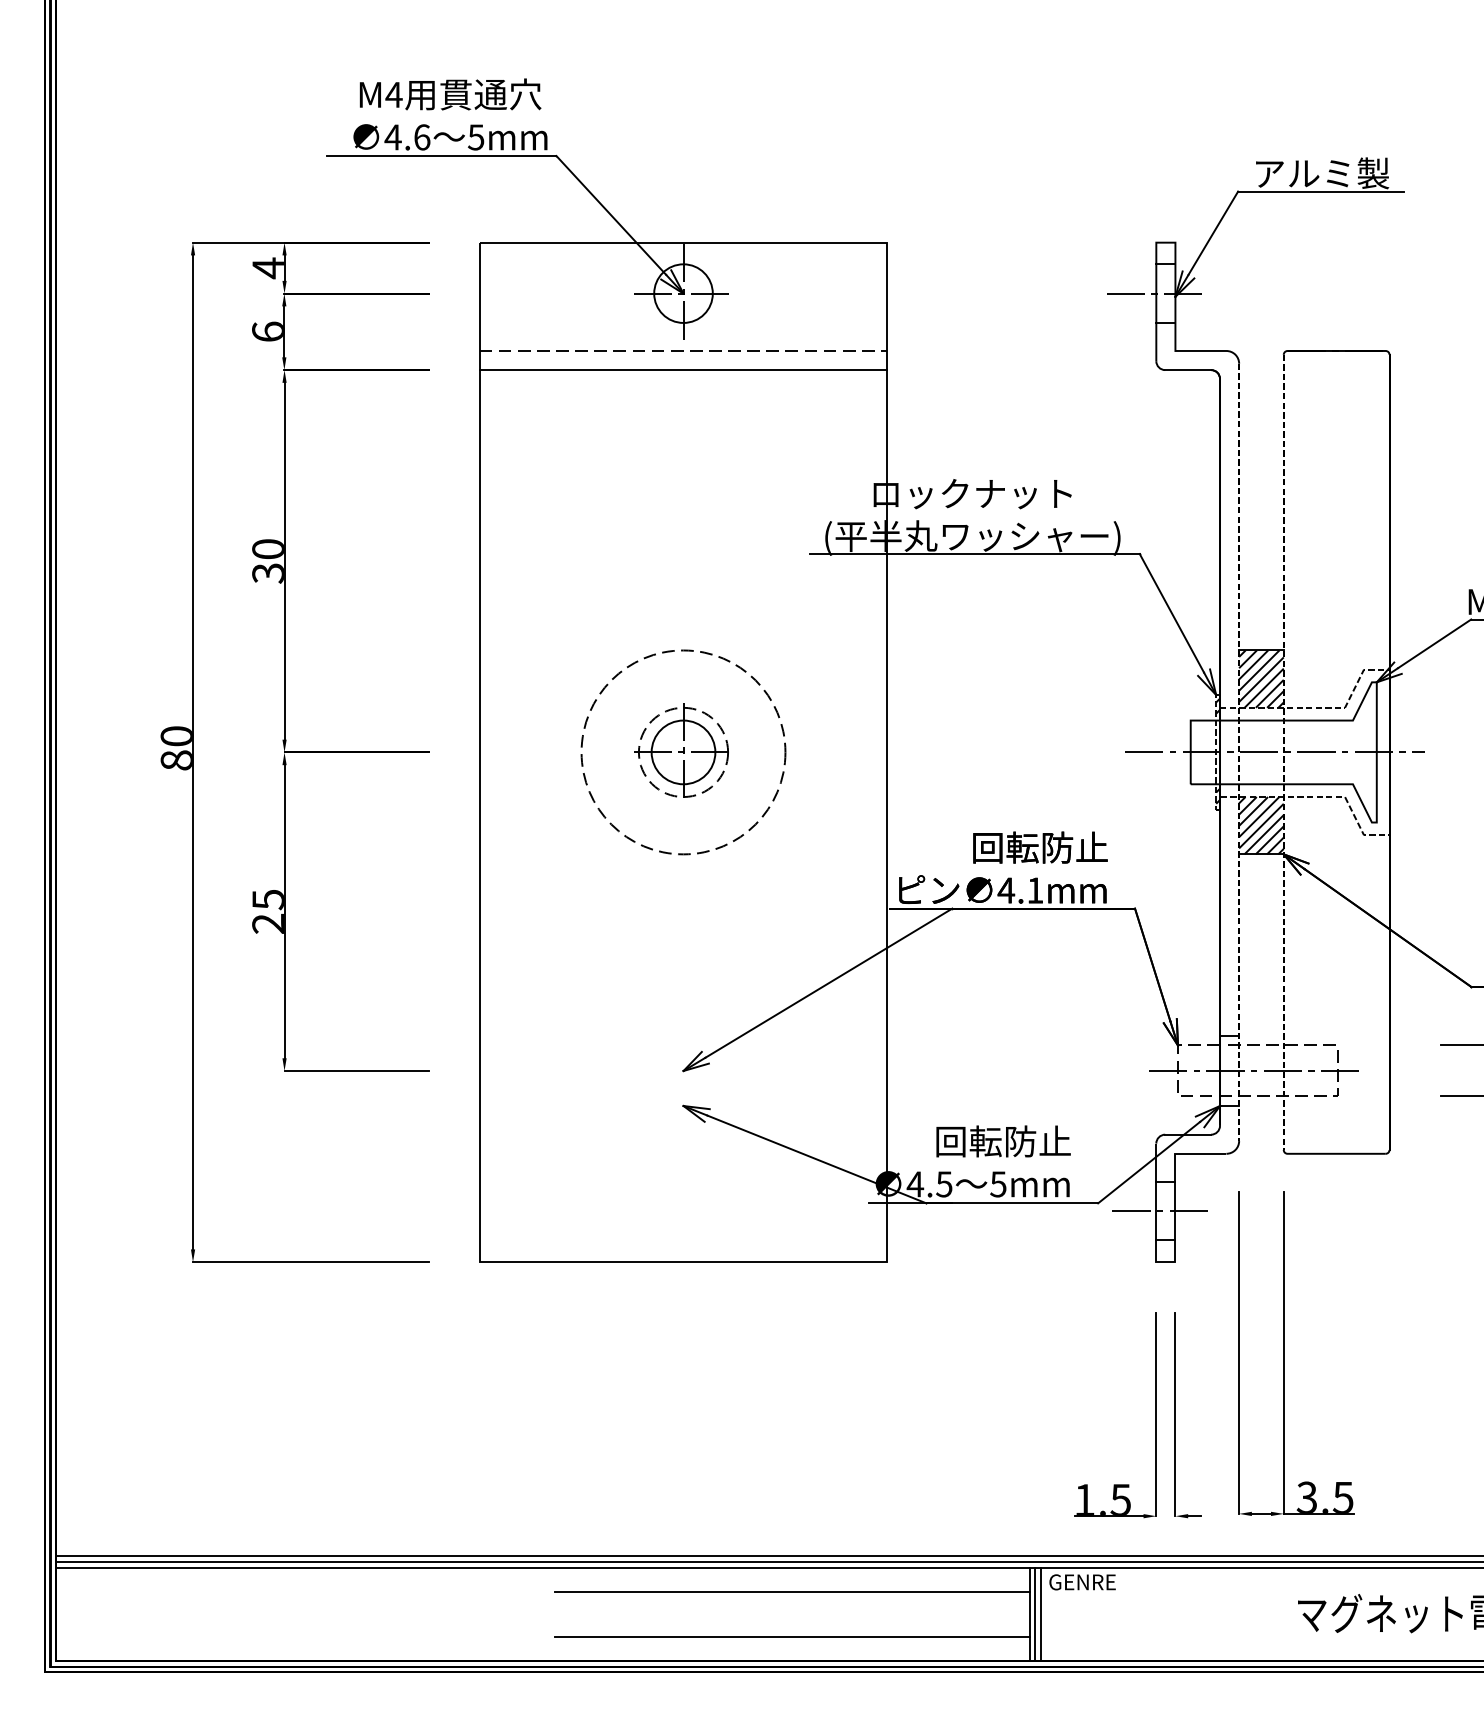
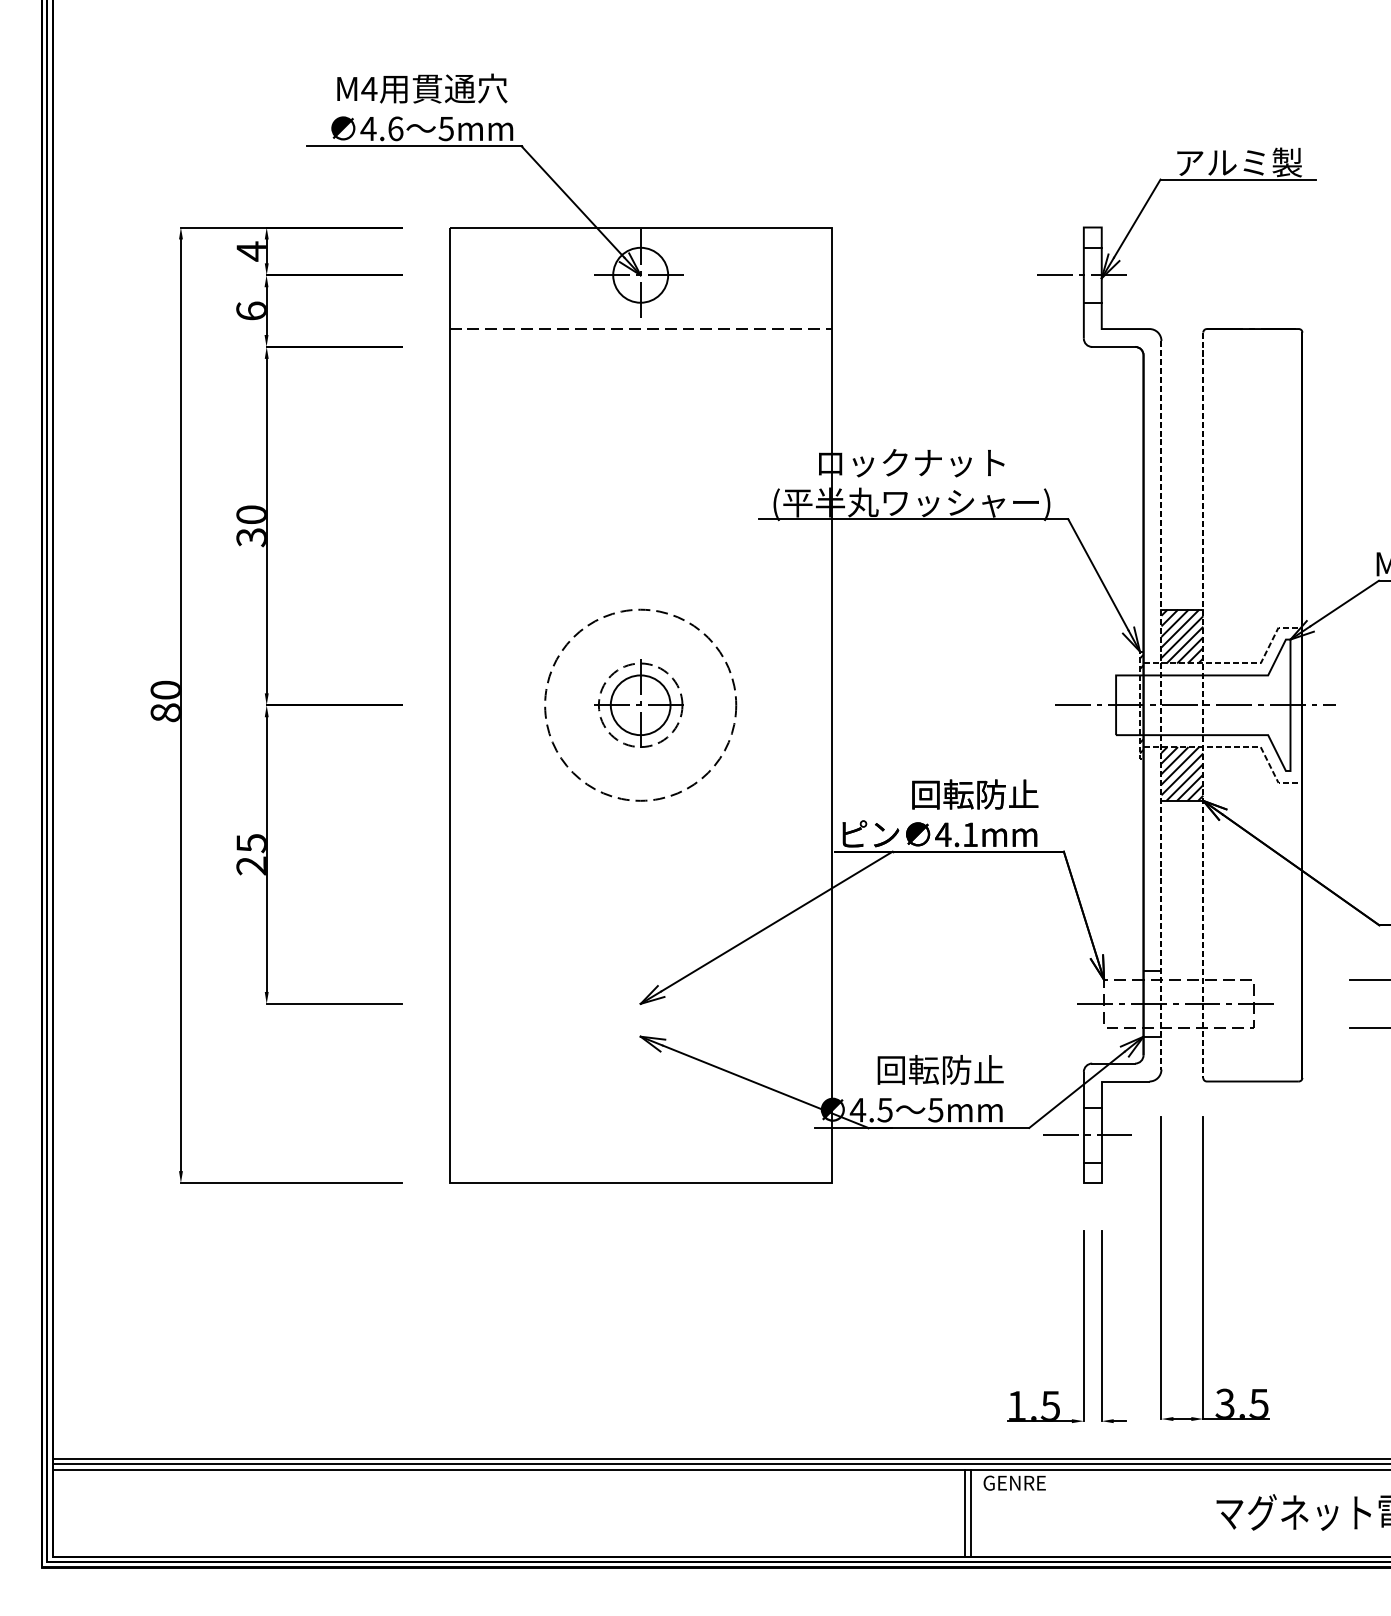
line: (683, 369) -> (640, 346), removed
line: (792, 1592) -> (742, 1492), removed
line: (1040, 1613) -> (975, 1512), removed
line: (792, 1637) -> (742, 1534), removed

